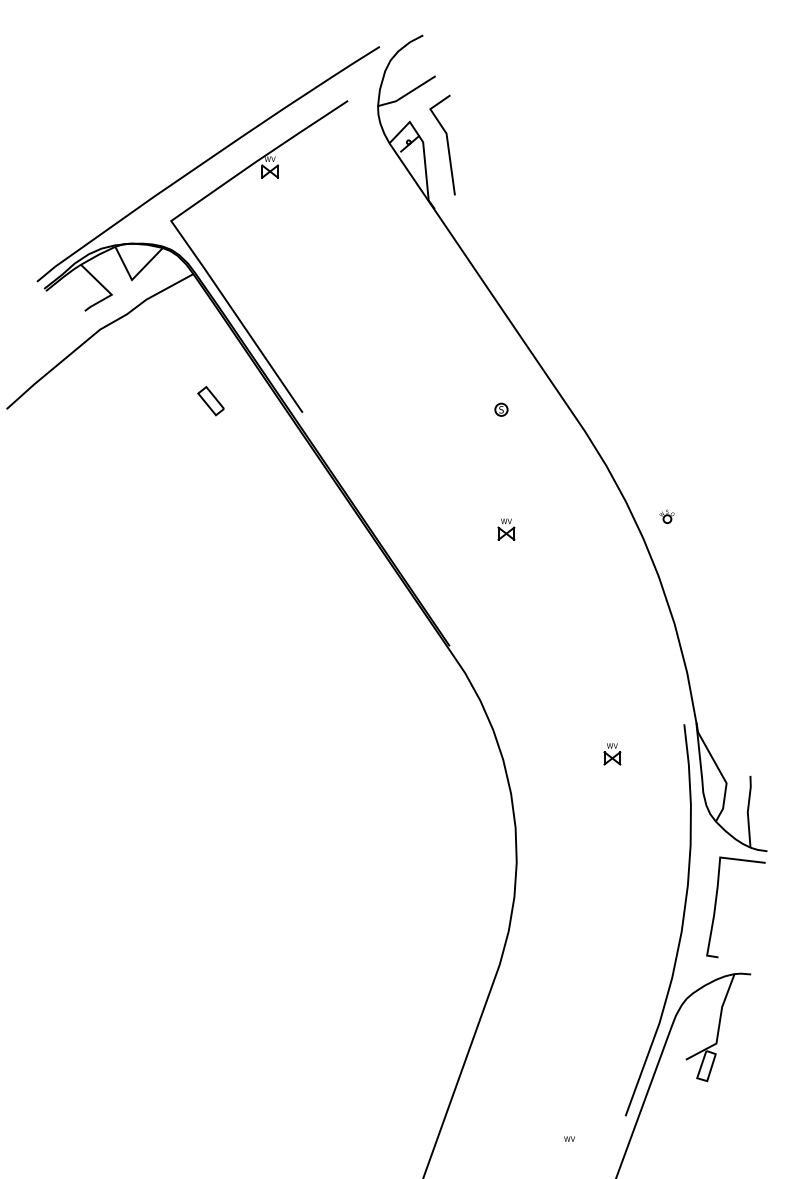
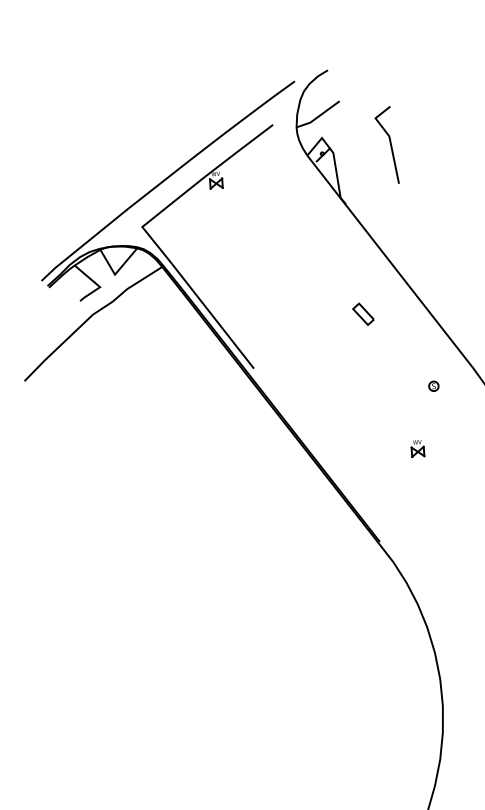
line: (446, 142) -> (389, 143), moved
part: (210, 401) -> (363, 314), moved
part: (501, 409) -> (433, 386), moved

